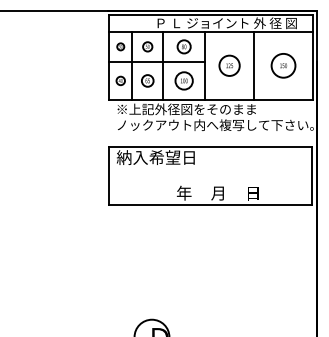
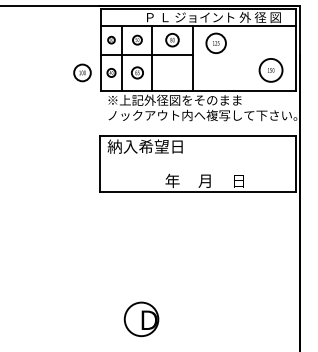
part: (228, 64) -> (215, 42), moved
line: (253, 65) -> (239, 58), removed
part: (282, 65) -> (270, 70), moved
part: (184, 80) -> (82, 72), moved

